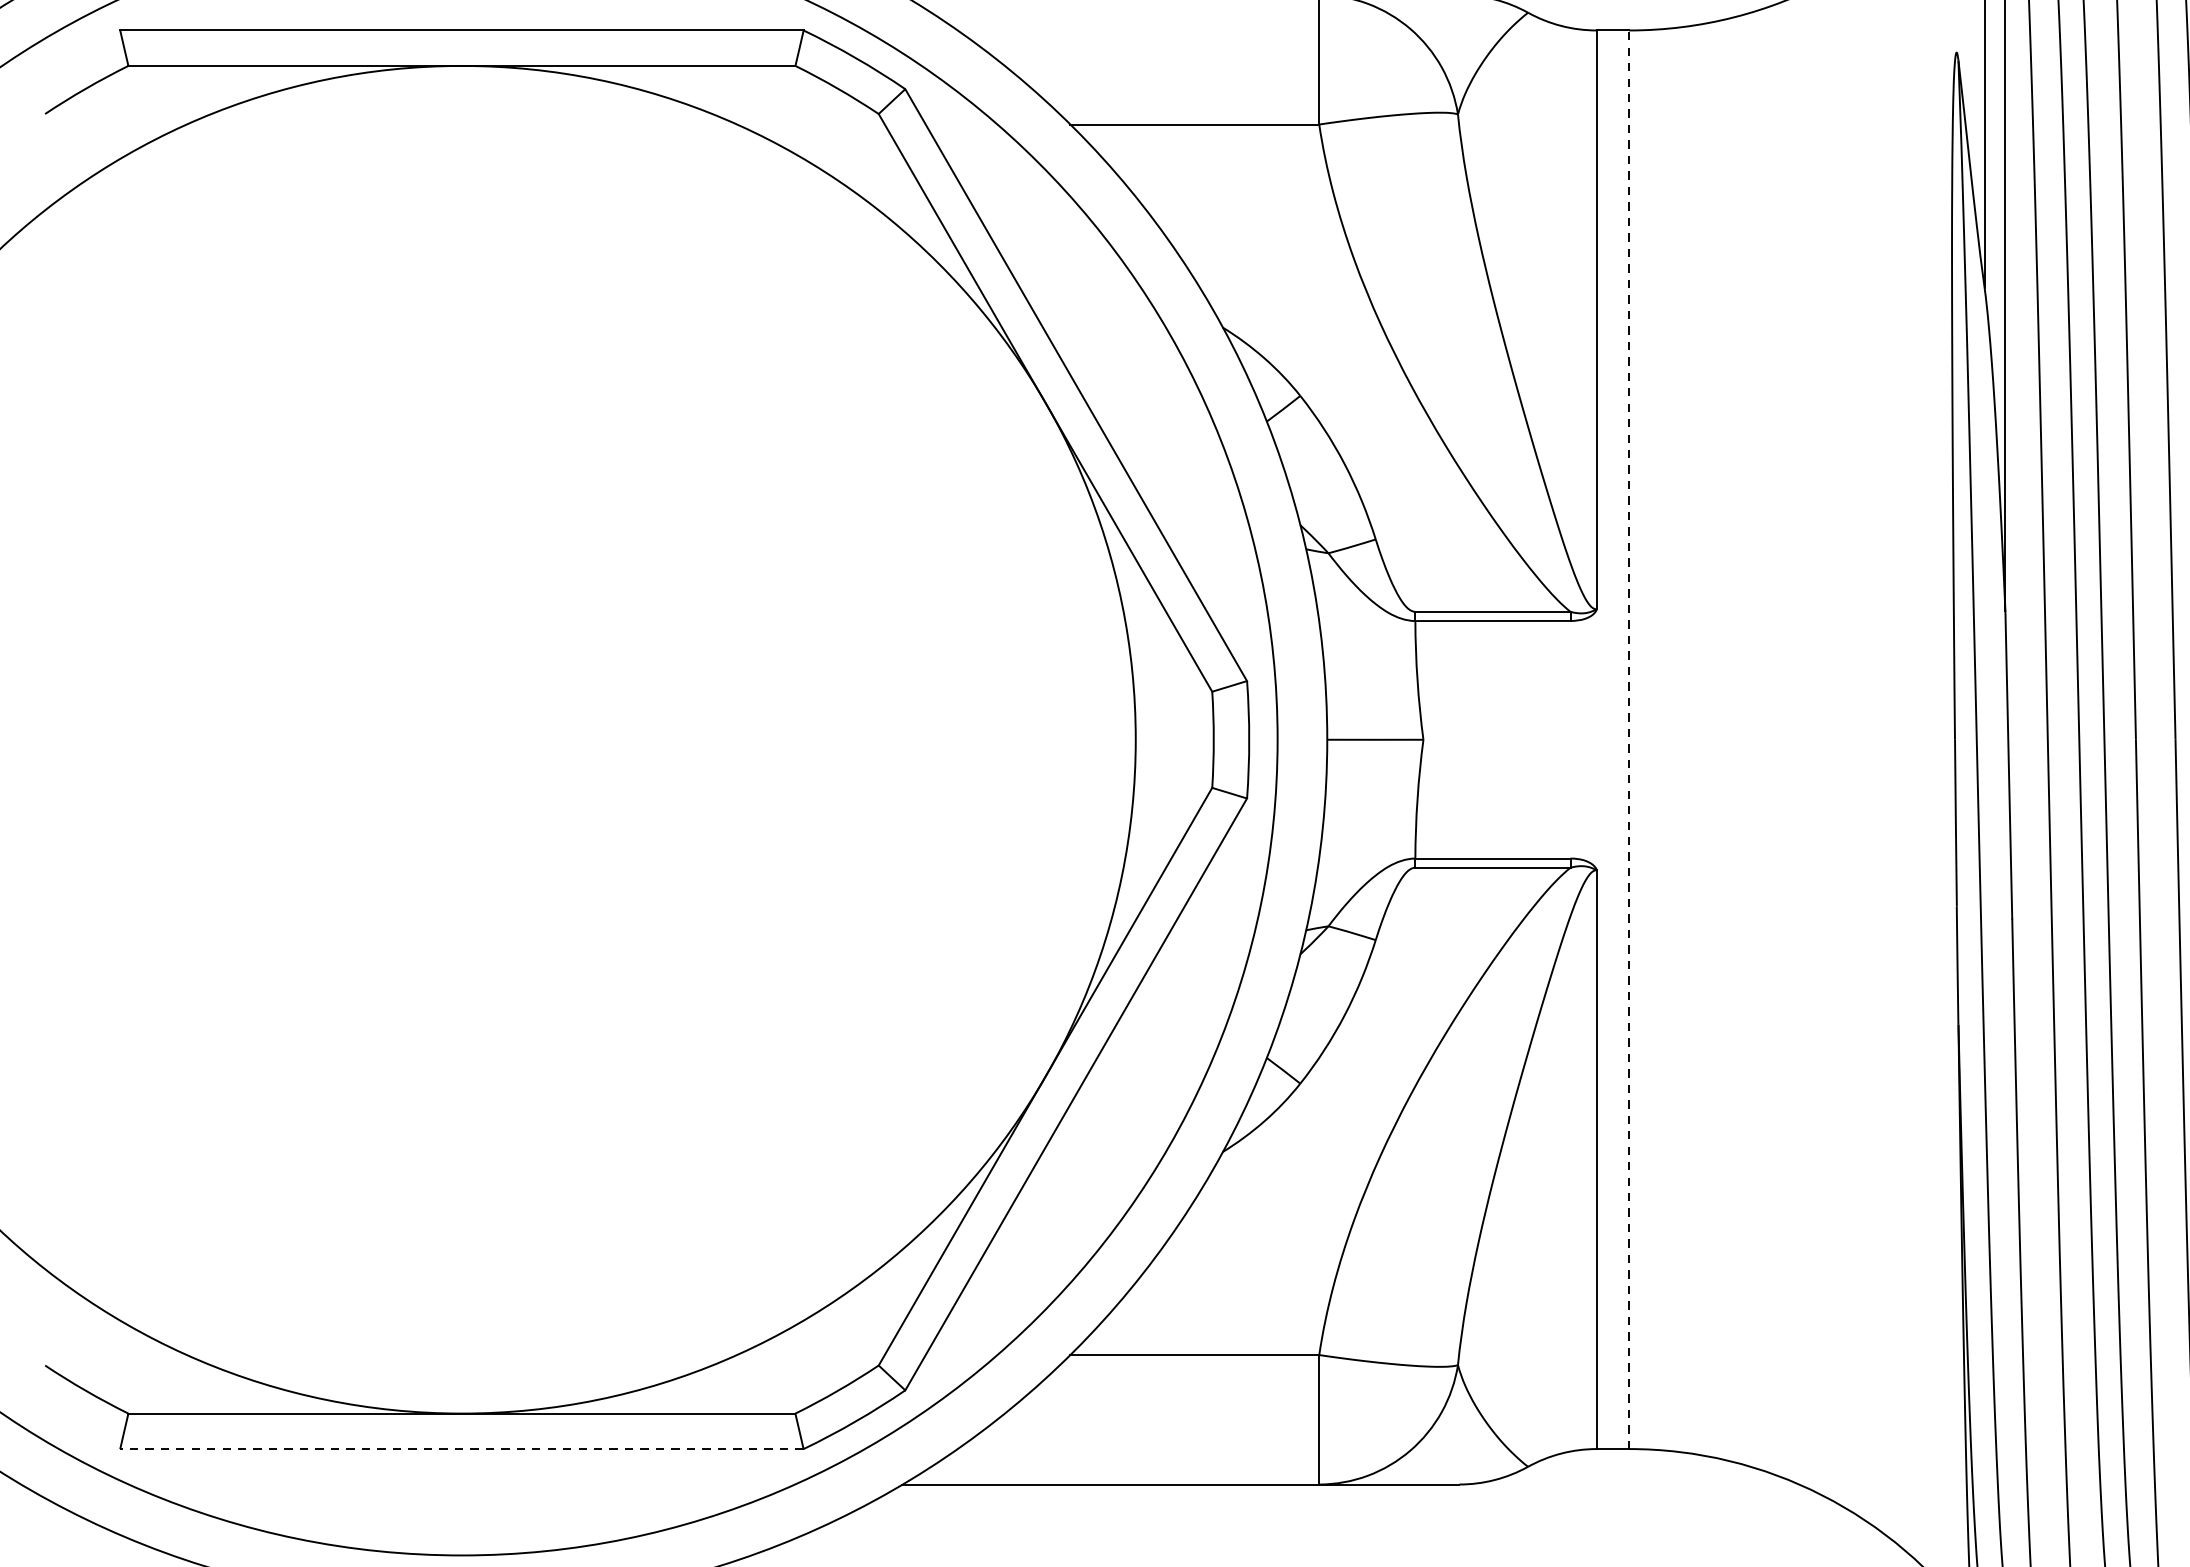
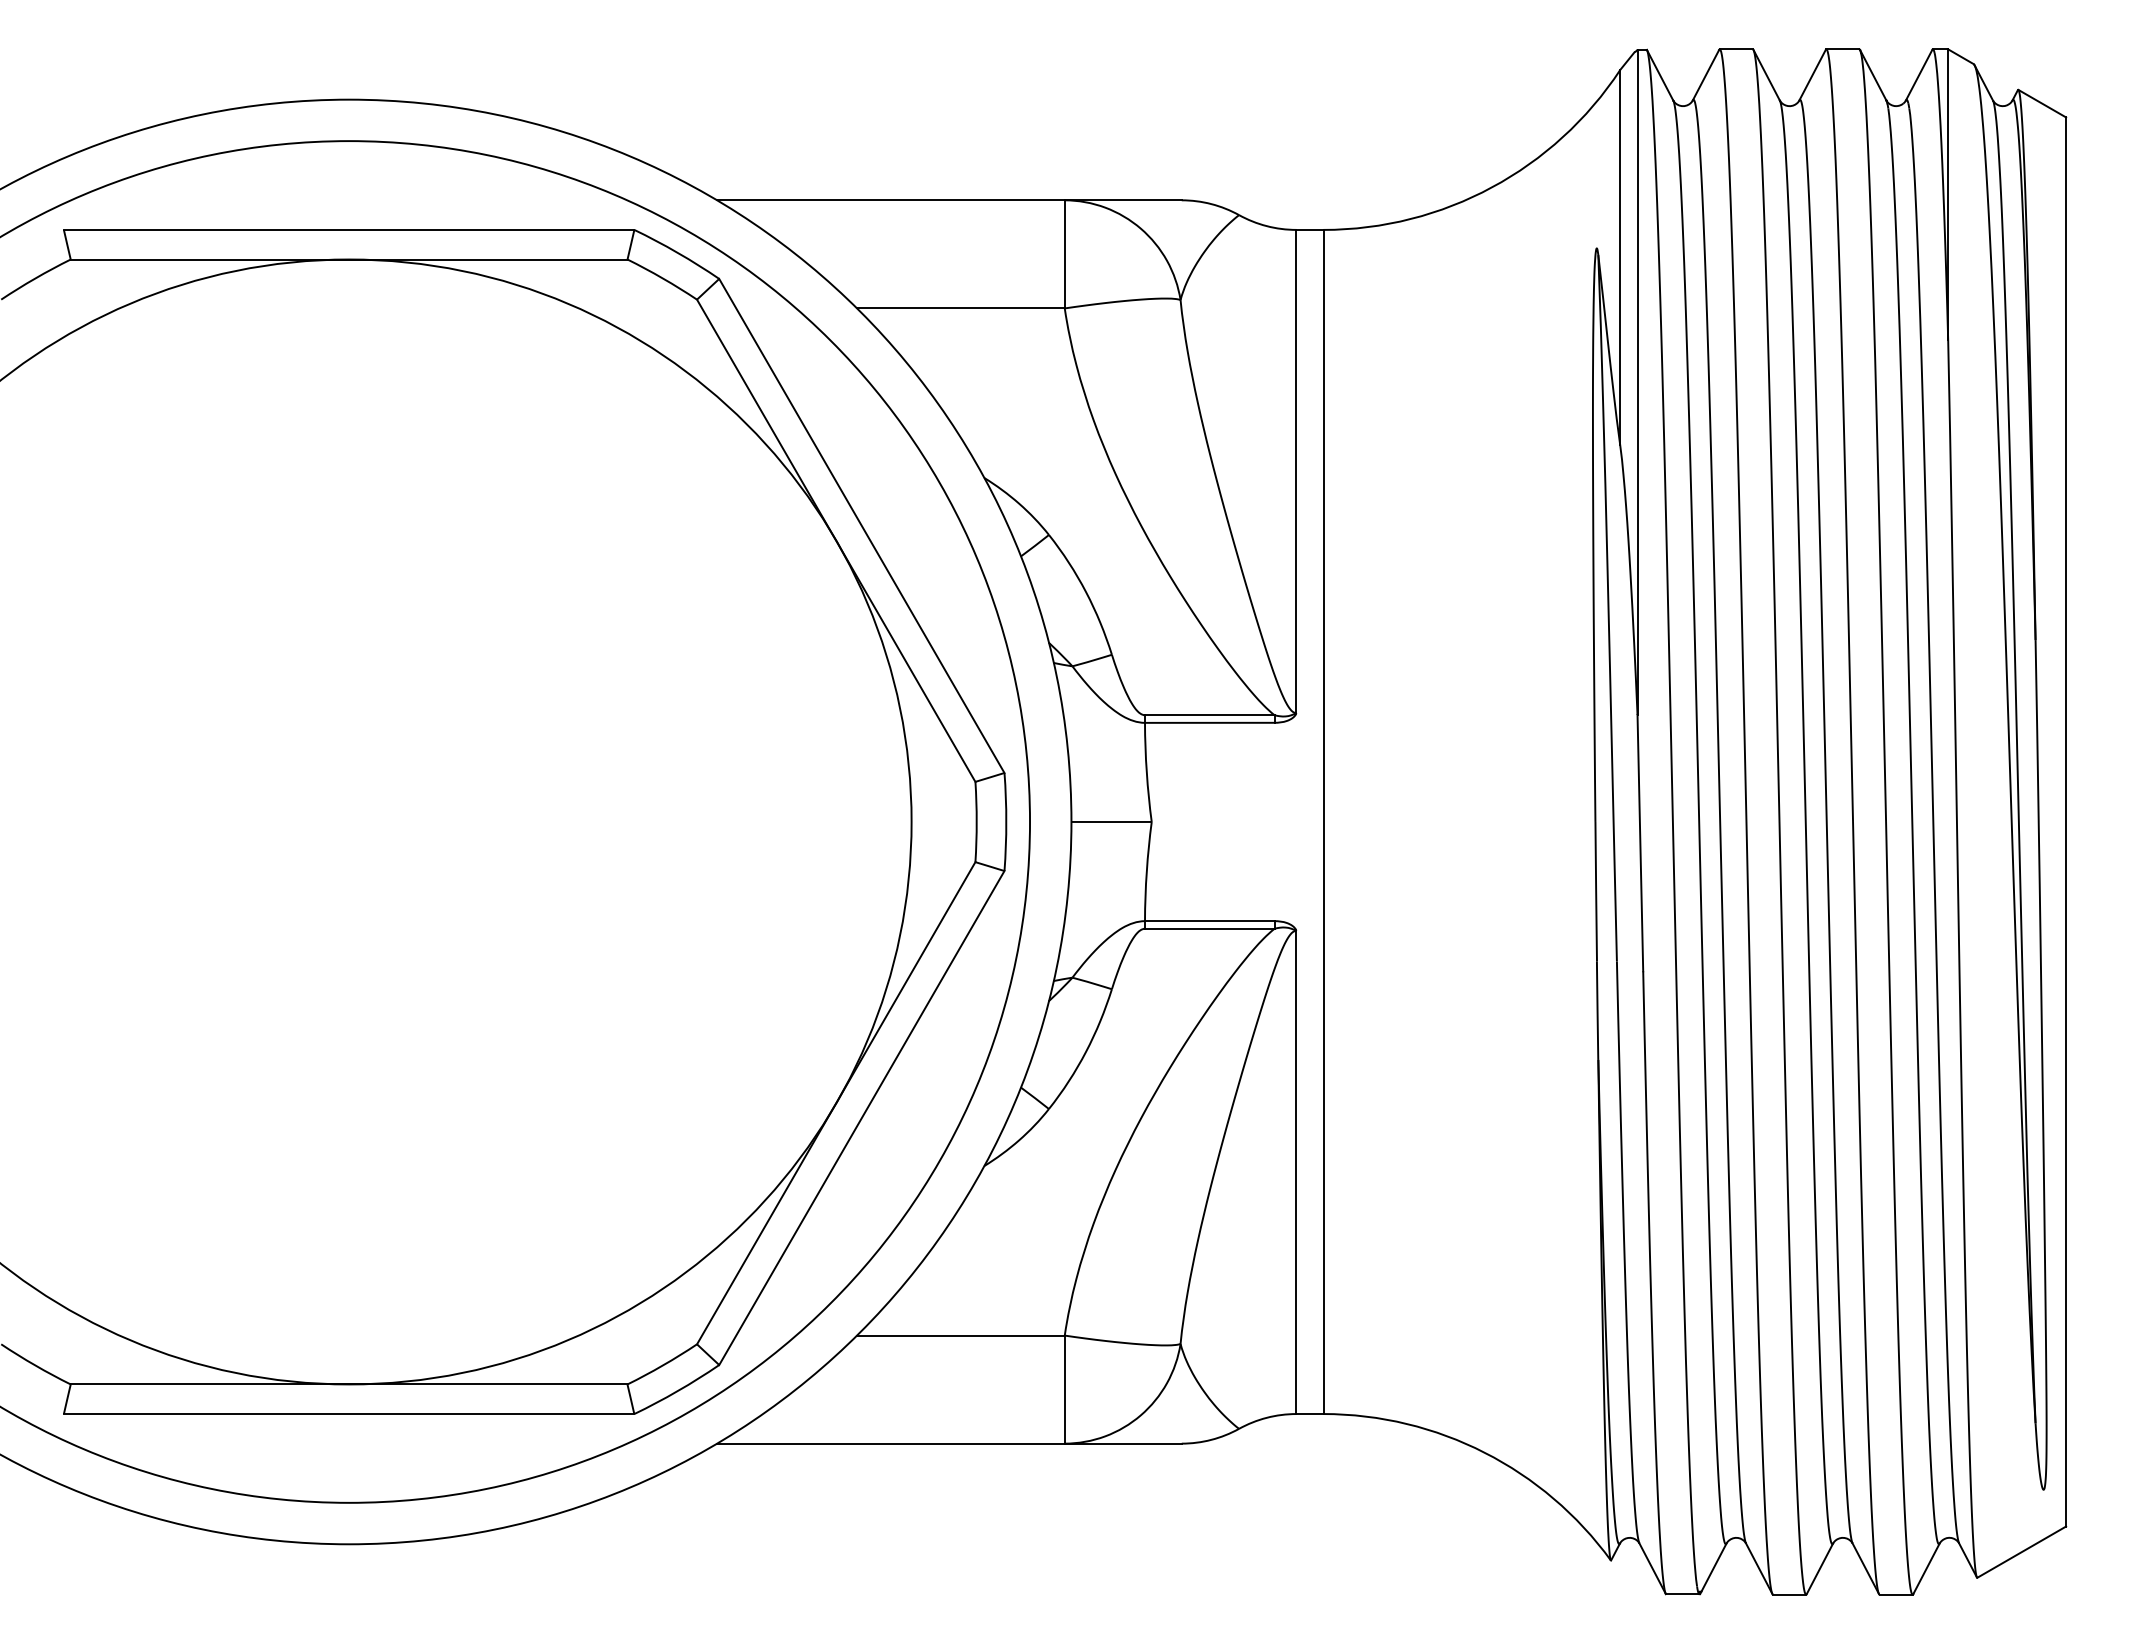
line: (1629, 739) -> (1323, 821), dashed -> solid
line: (461, 1449) -> (348, 1414), dashed -> solid

